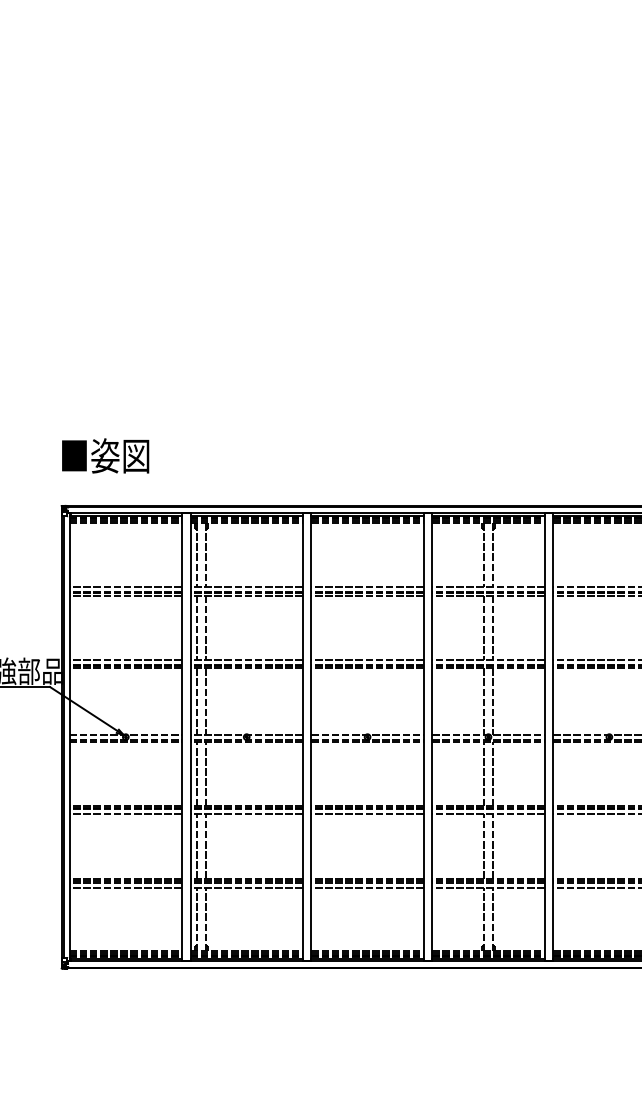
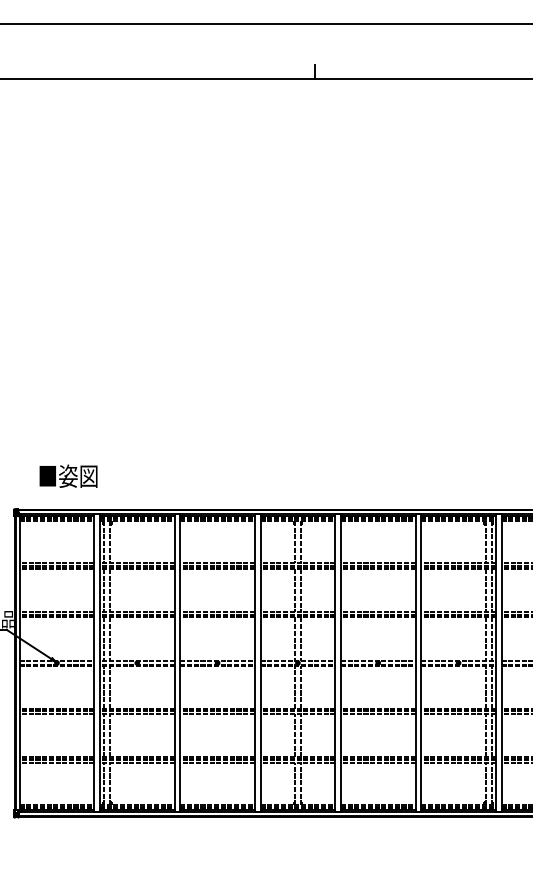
text: (105, 454) -> (68, 475), moved

